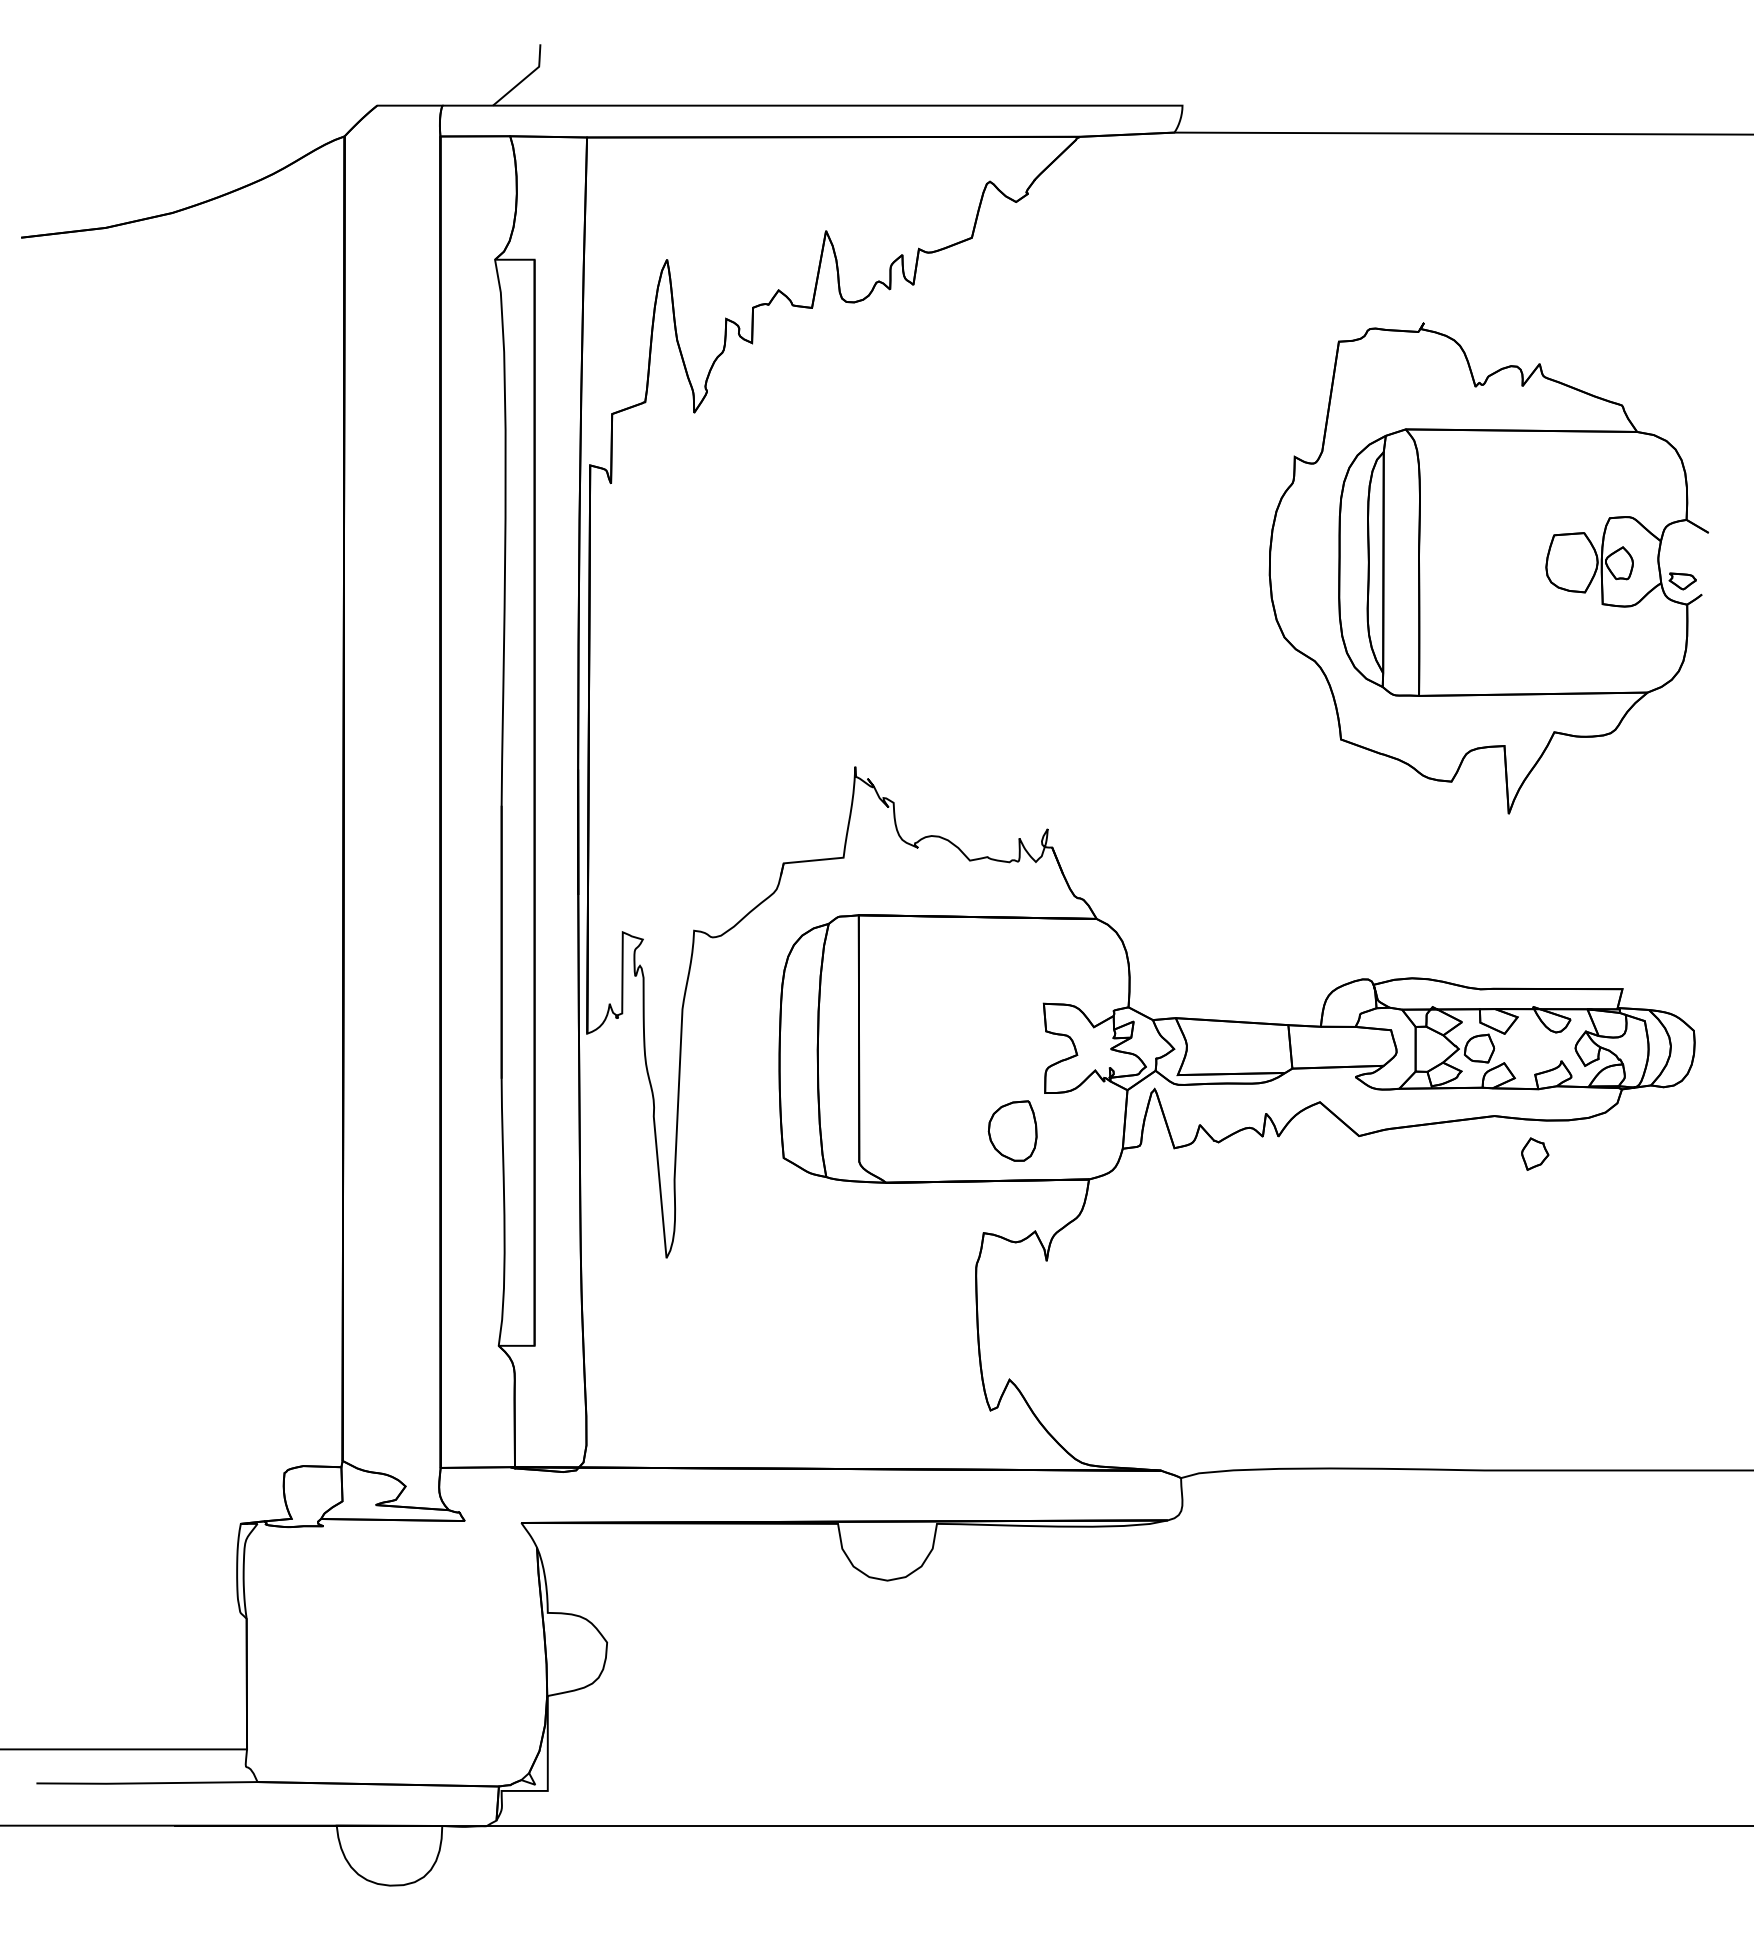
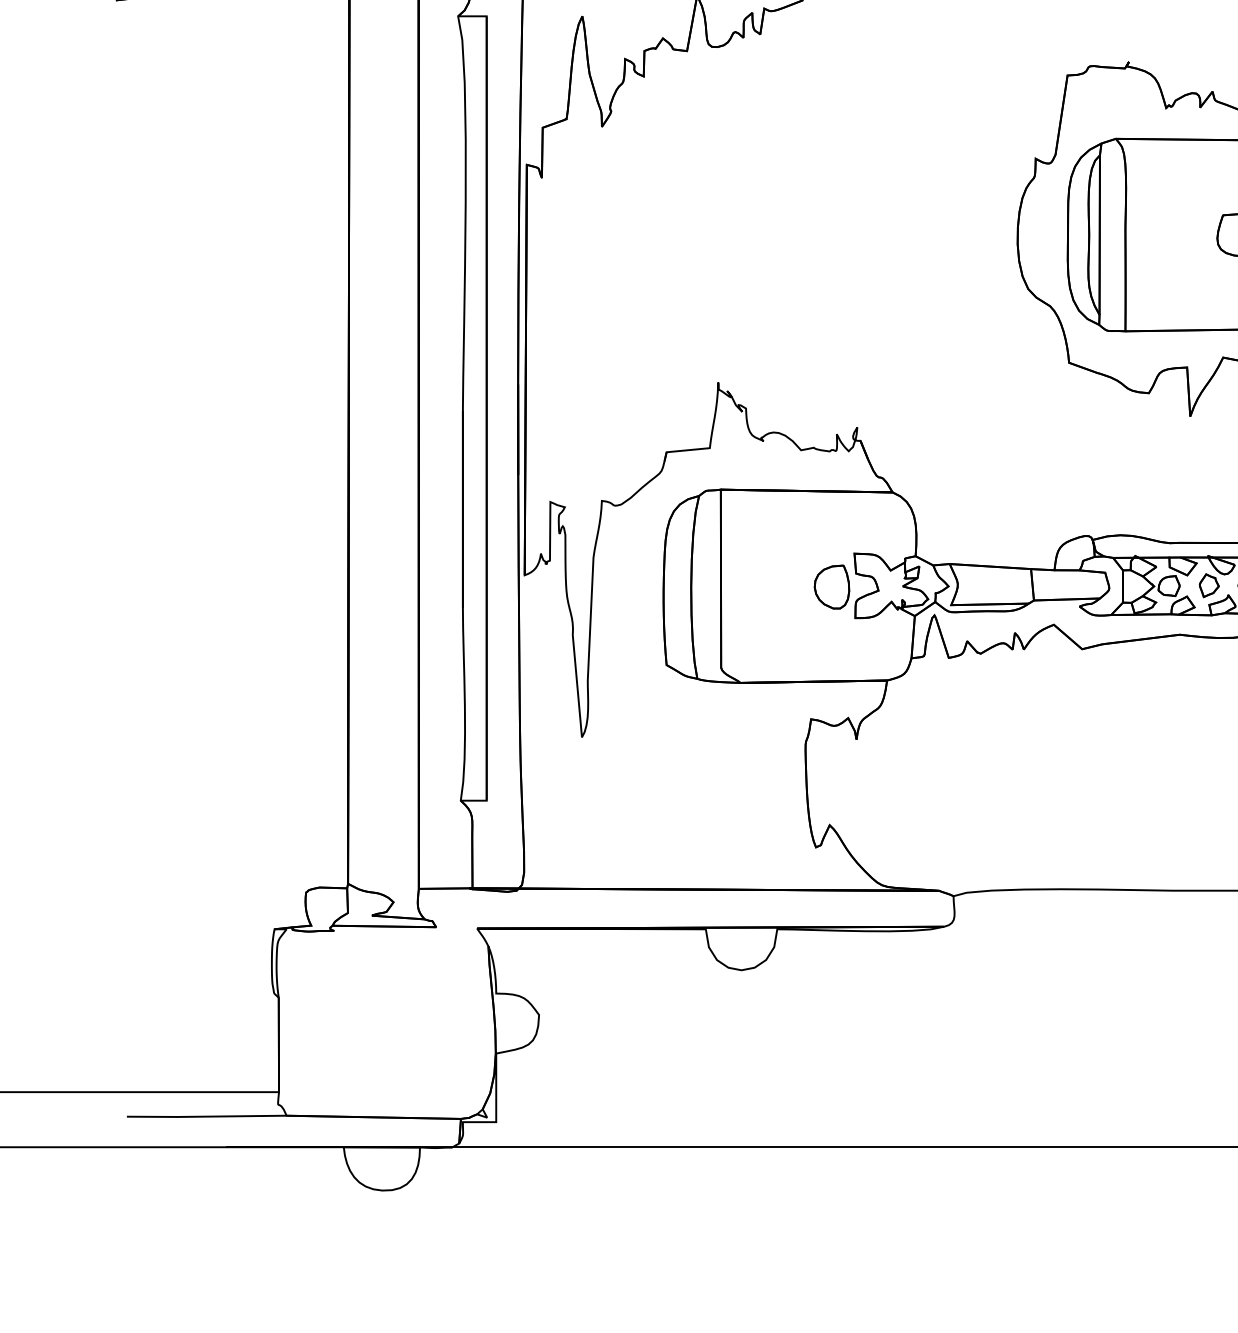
part: (1012, 1130) -> (831, 586), moved
part: (1535, 1153) -> (1209, 585), moved

